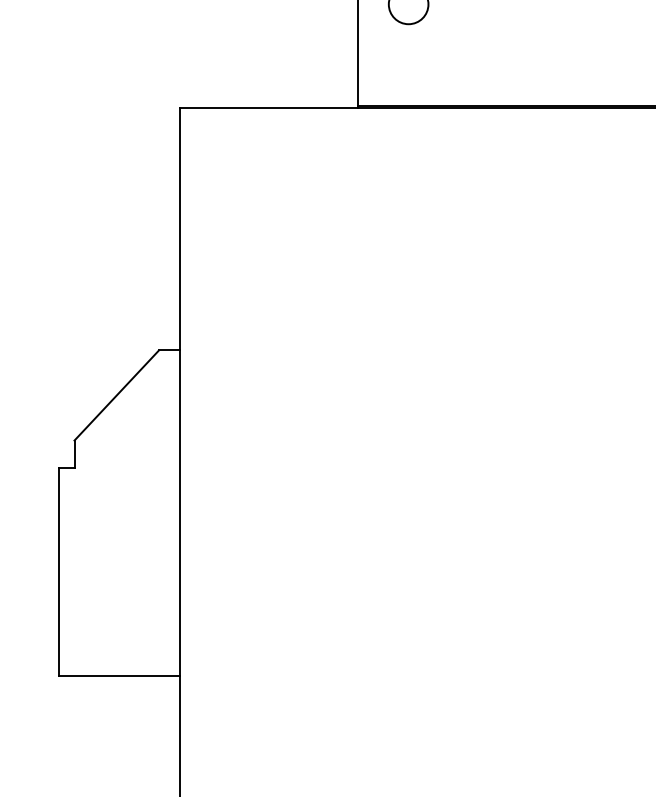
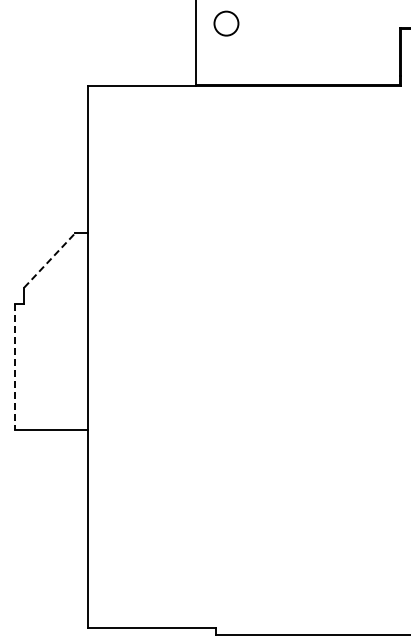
line: (118, 395) -> (50, 260), solid -> dashed
line: (58, 572) -> (14, 367), solid -> dashed

